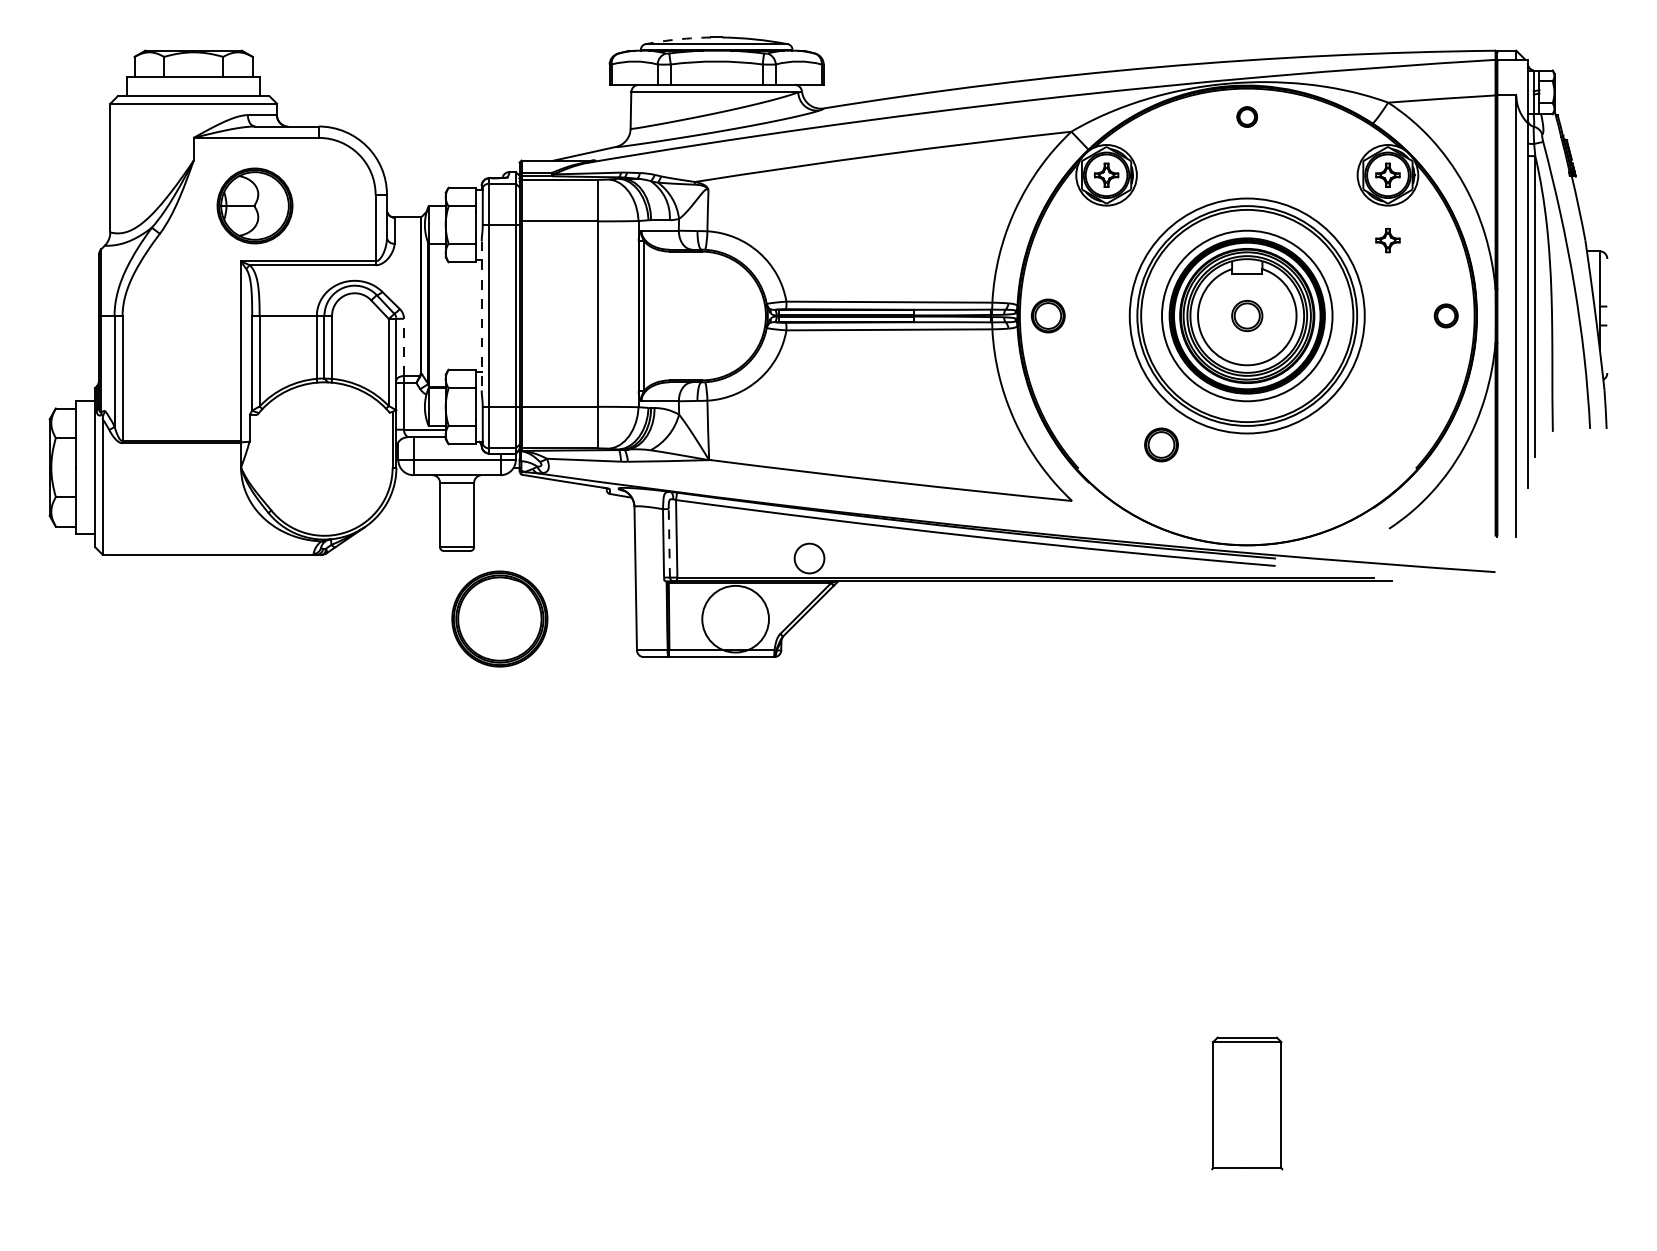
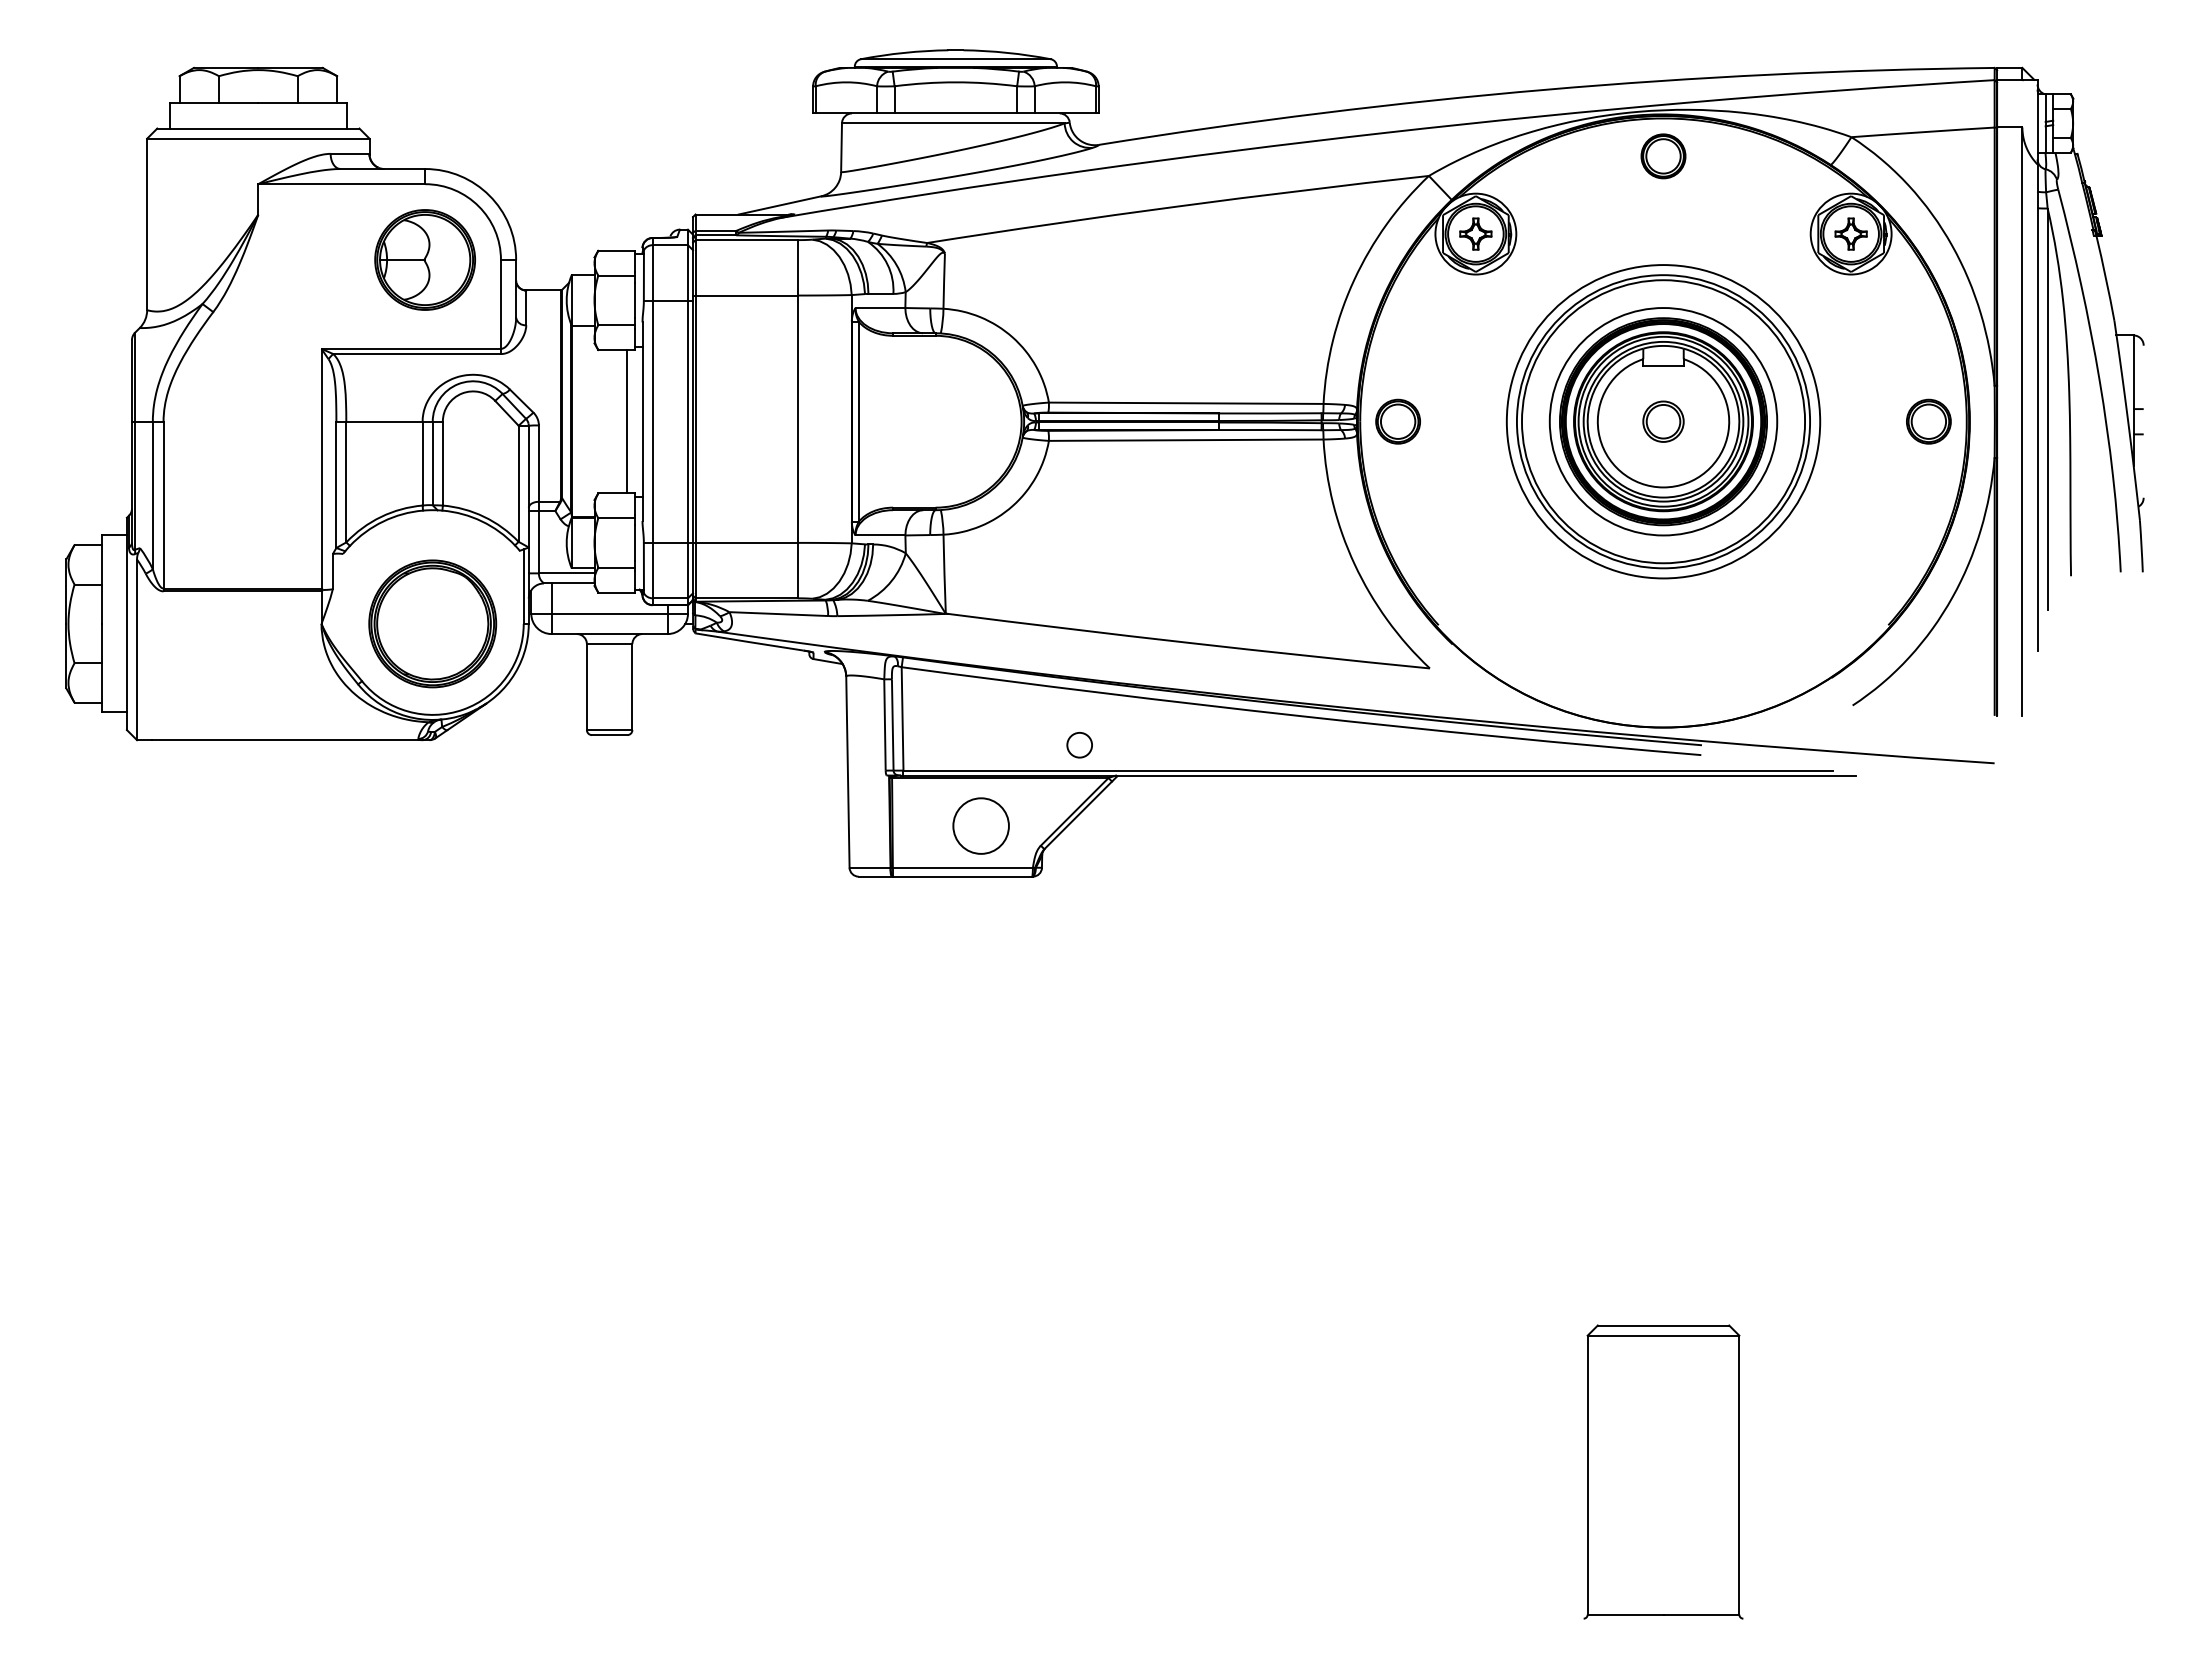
arc: (678, 39) -> (904, 52), dashed -> solid
part: (1247, 117) -> (1663, 156), size x1.67
part: (254, 205) -> (424, 259), moved
part: (1387, 240) -> (1850, 320), removed
line: (470, 315) -> (627, 421), added
part: (1445, 315) -> (1928, 421), size x1.43
line: (481, 316) -> (642, 422), dashed -> solid
line: (403, 347) -> (538, 463), dashed -> solid
part: (1161, 444) -> (1548, 593), removed
line: (669, 543) -> (892, 725), dashed -> solid
circle: (809, 558) -> (1079, 744), size x0.62
part: (499, 618) -> (432, 623), moved
circle: (735, 618) -> (980, 825), size x0.62
part: (1247, 1103) -> (1663, 1471), size x1.67

